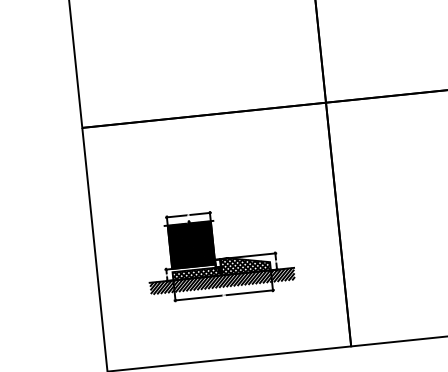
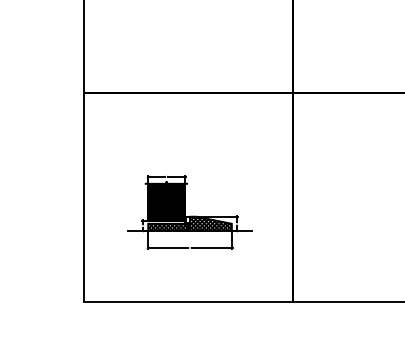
hatch: (222, 280) -> (189, 235), removed

